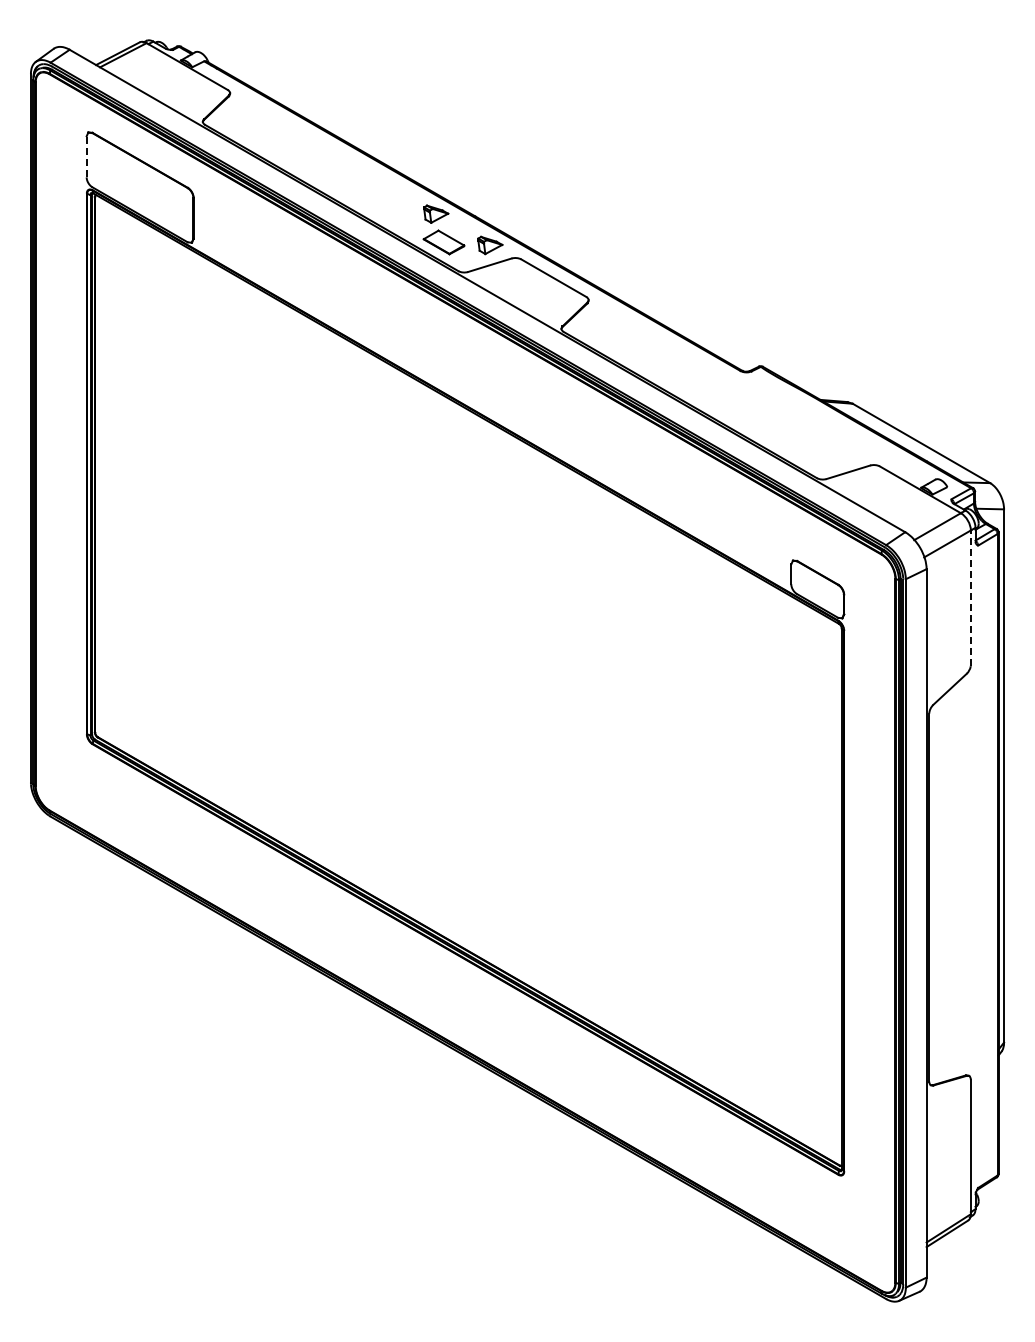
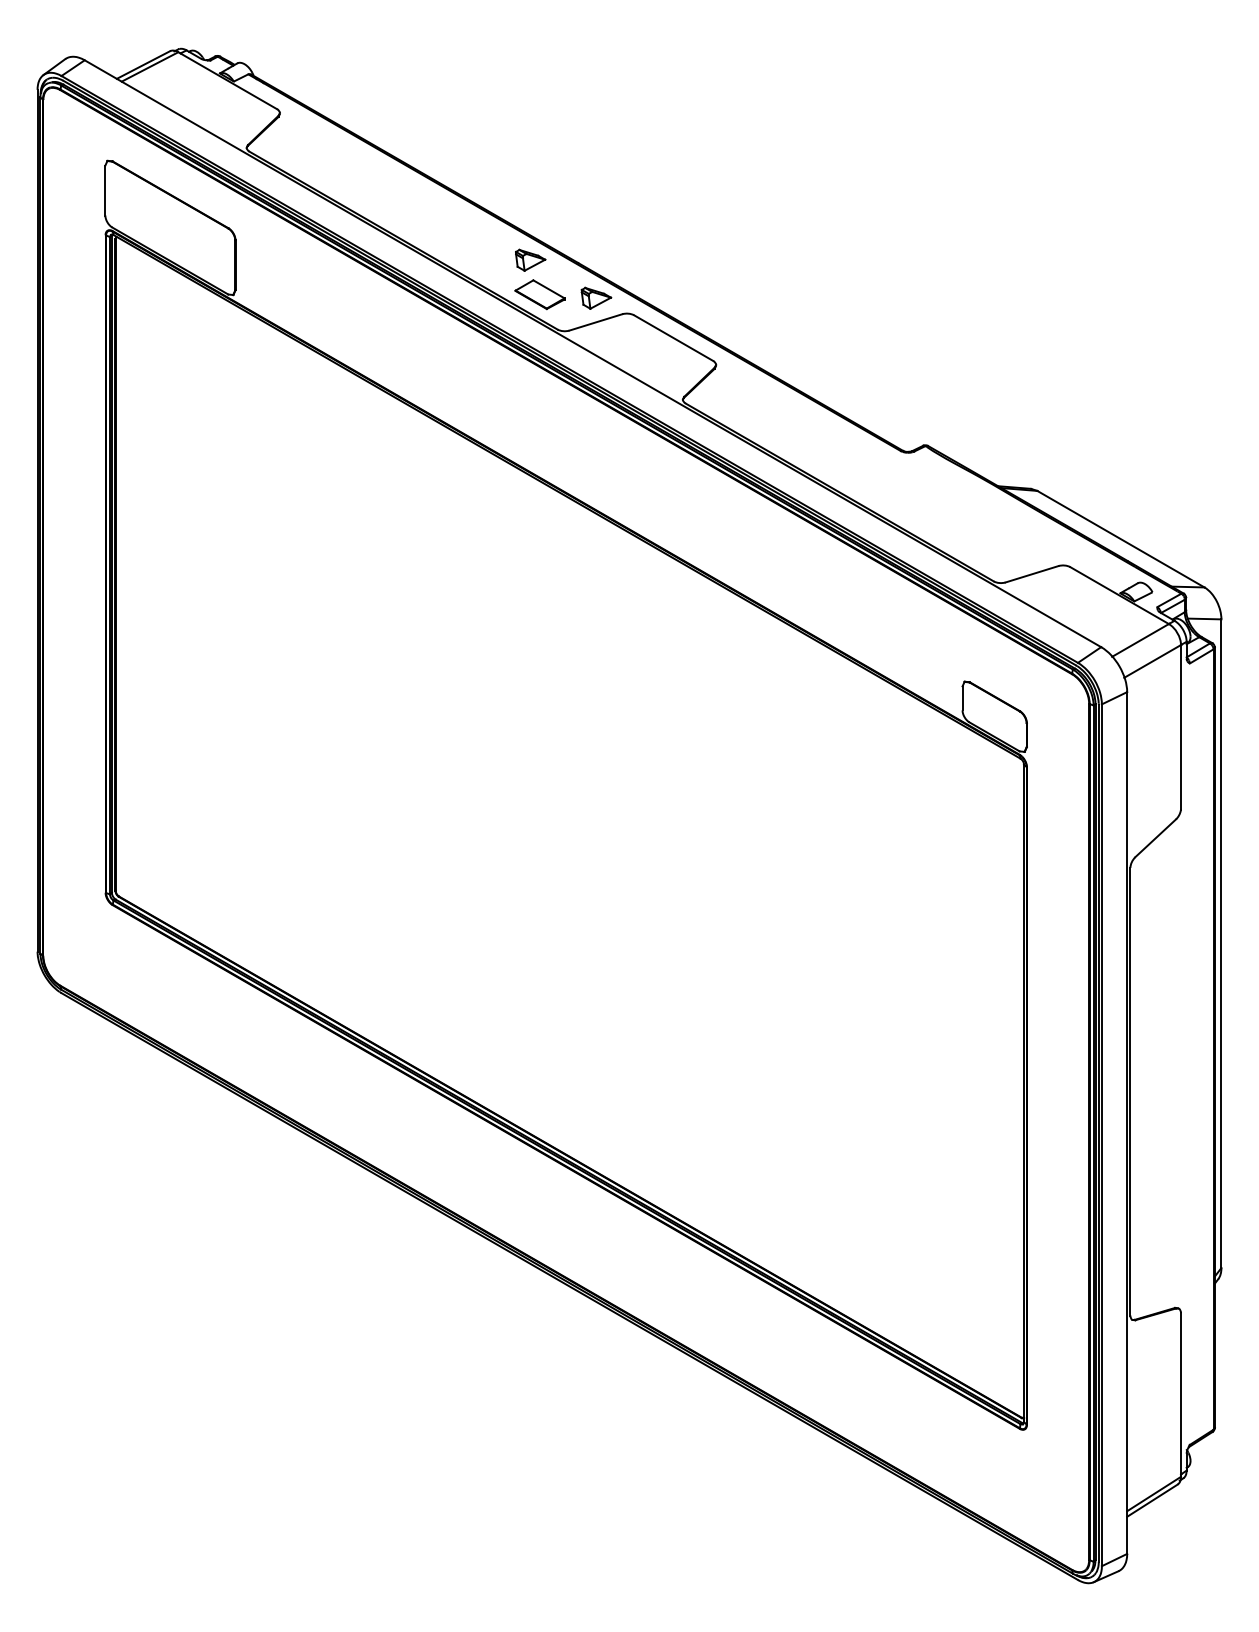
line: (86, 156) -> (105, 190), dashed -> solid
line: (970, 598) -> (1180, 727), dashed -> solid

